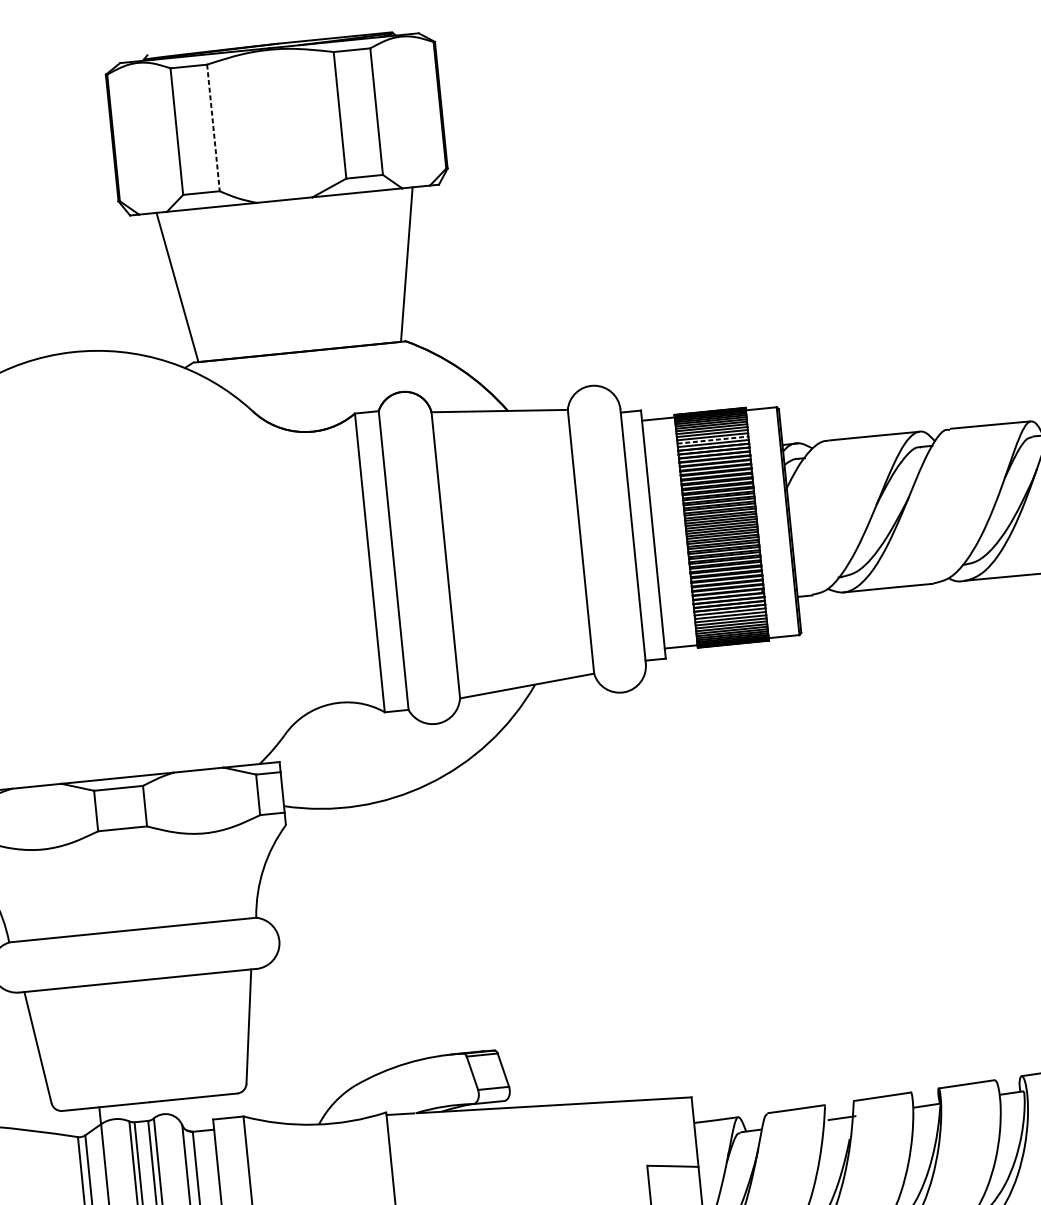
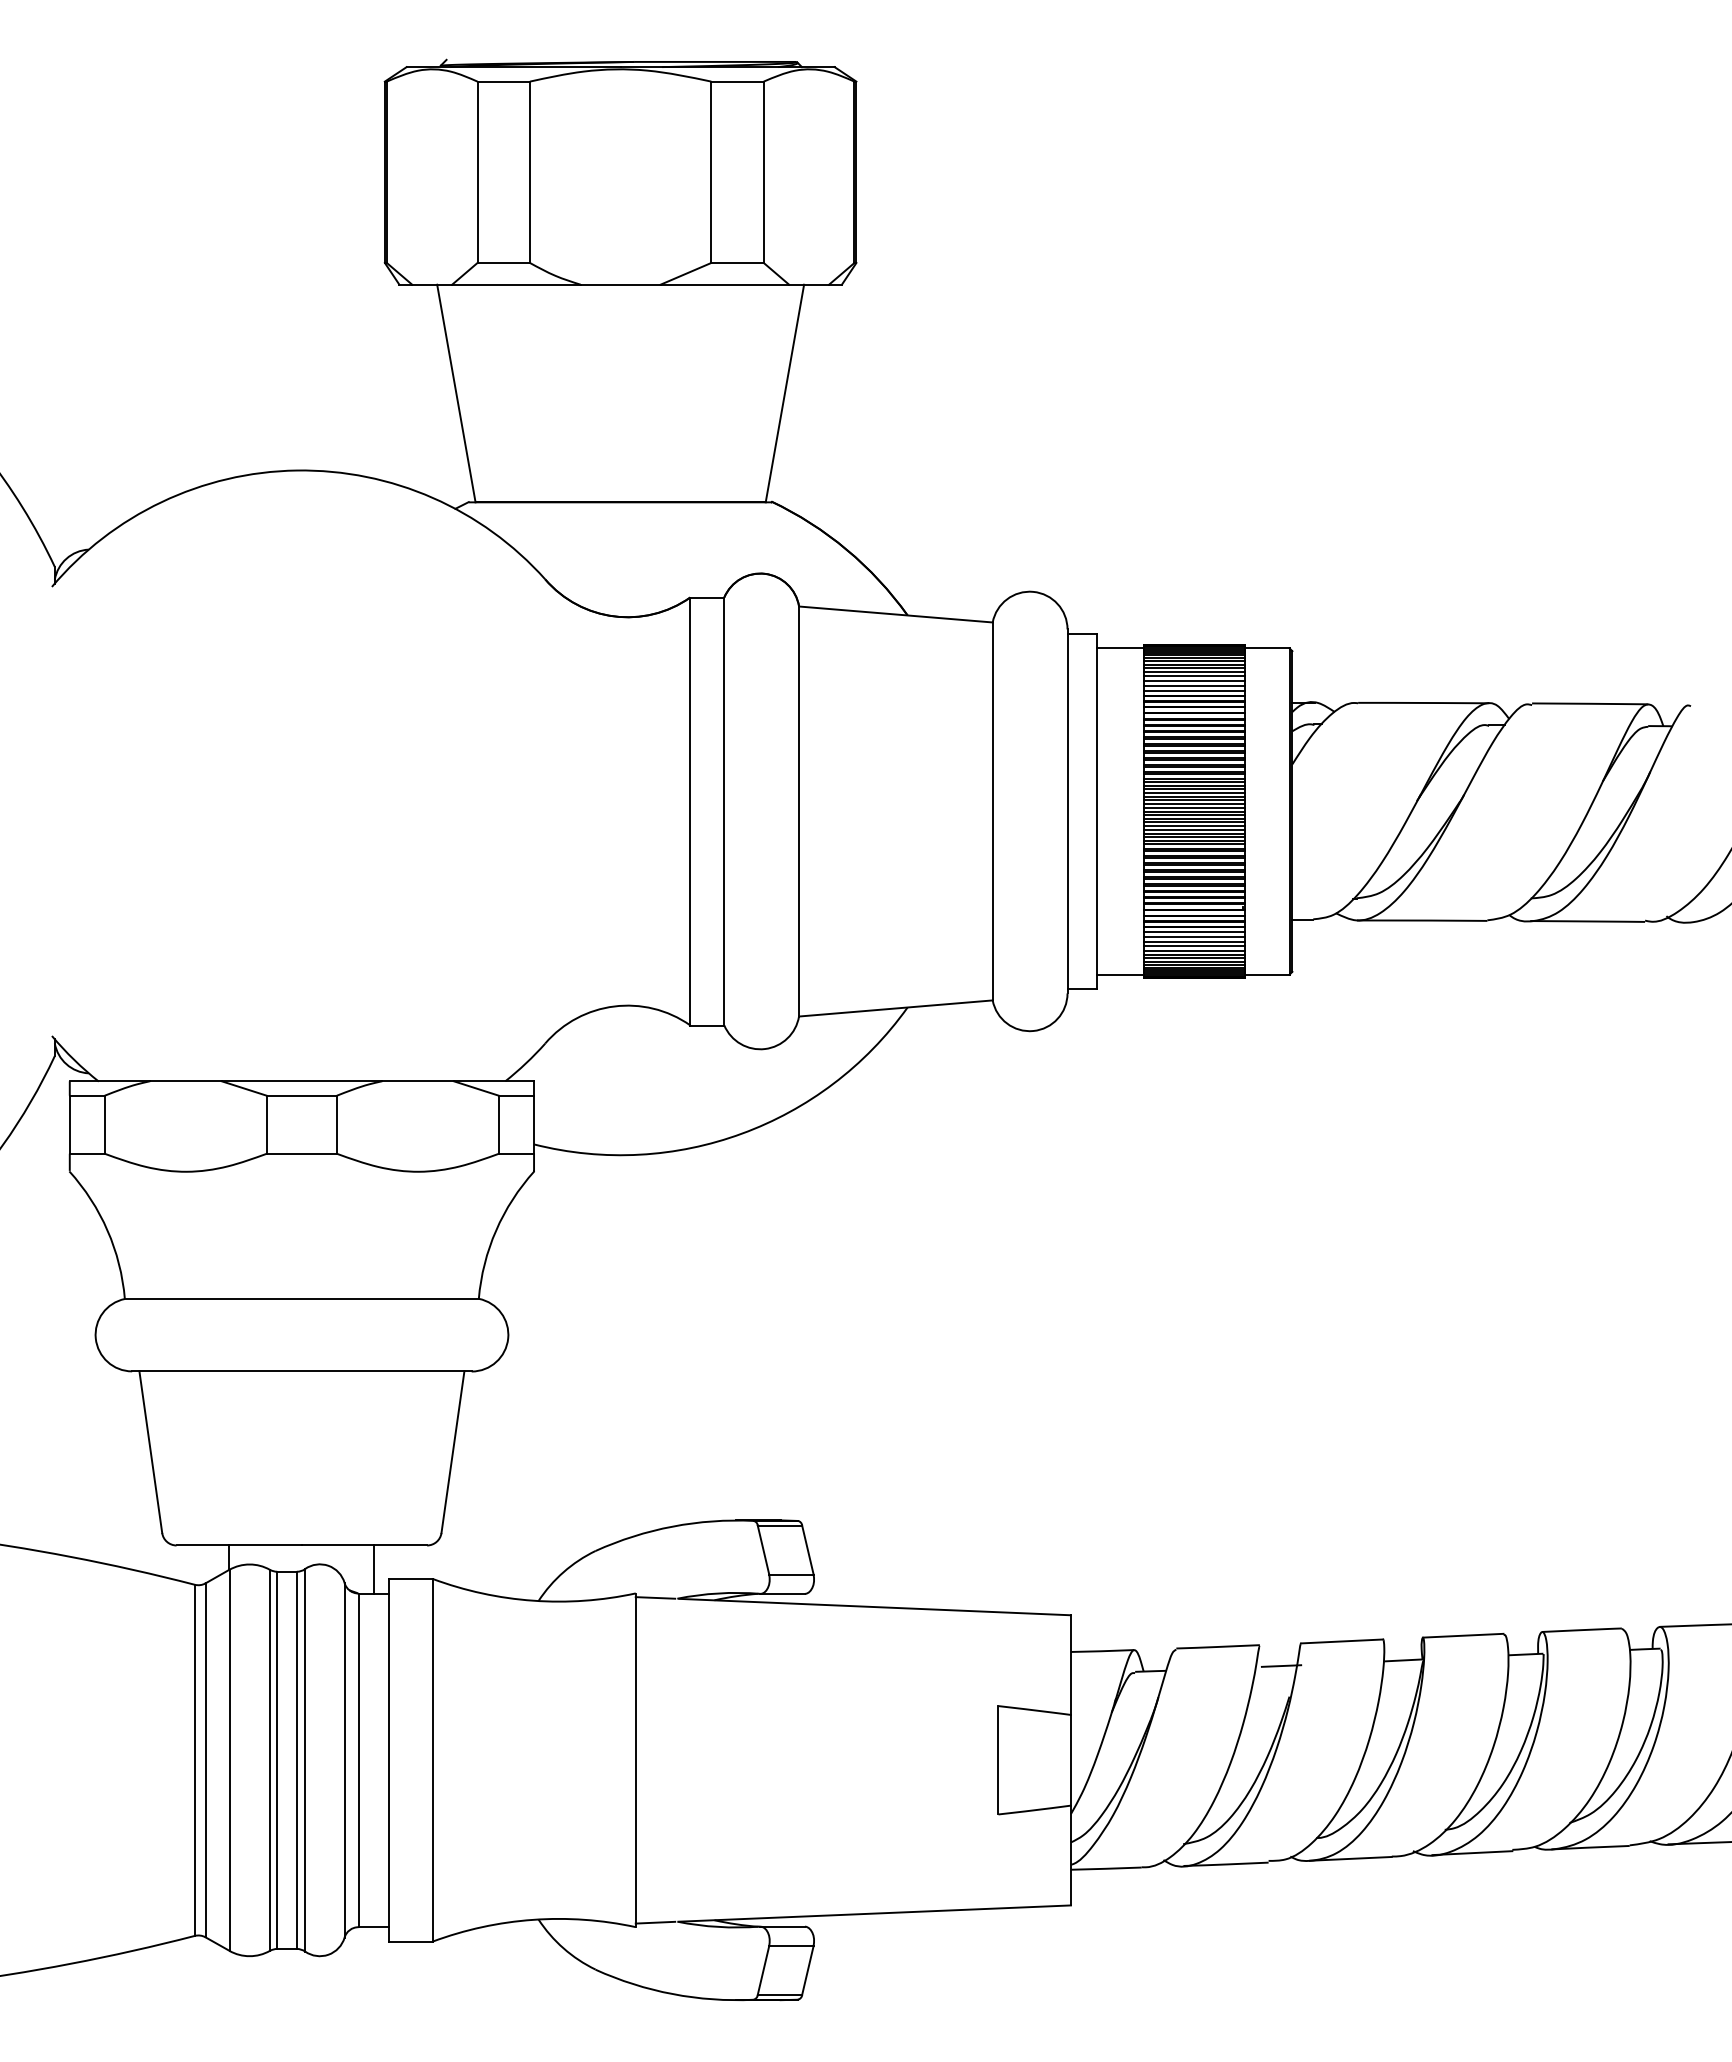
line: (213, 128) -> (529, 172), dashed -> solid
line: (713, 439) -> (1194, 685), dashed -> solid
line: (202, 1113) -> (374, 1569), added

